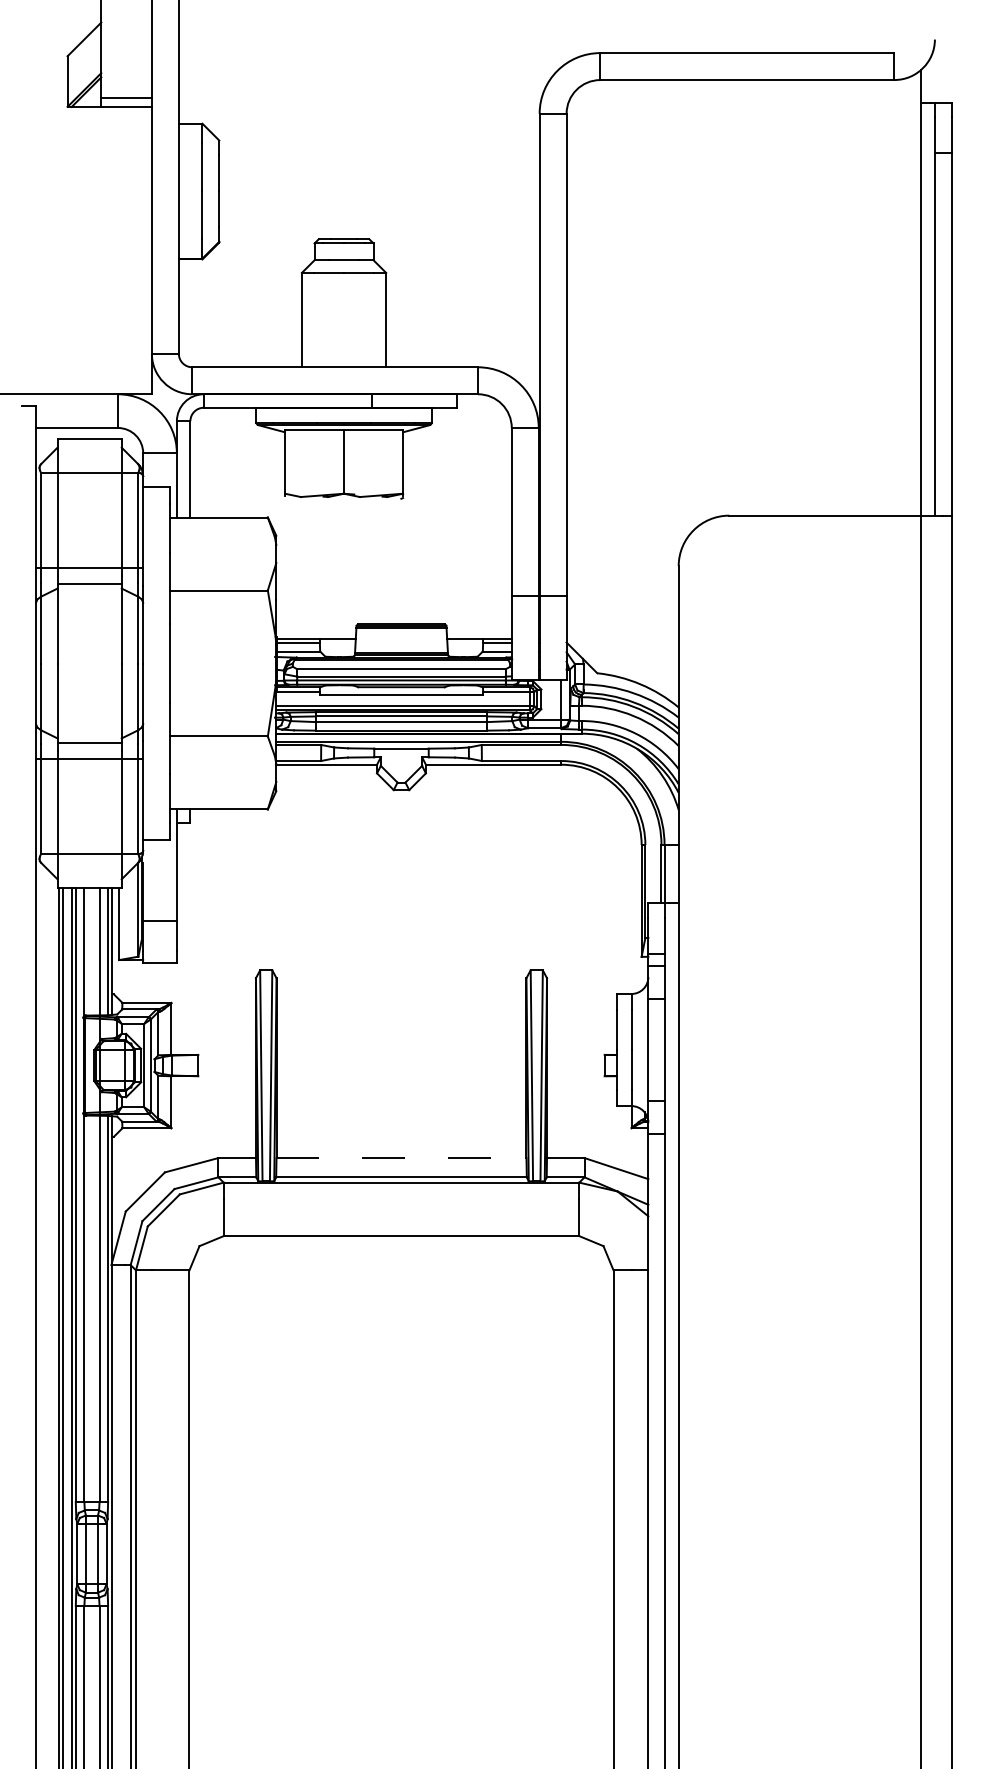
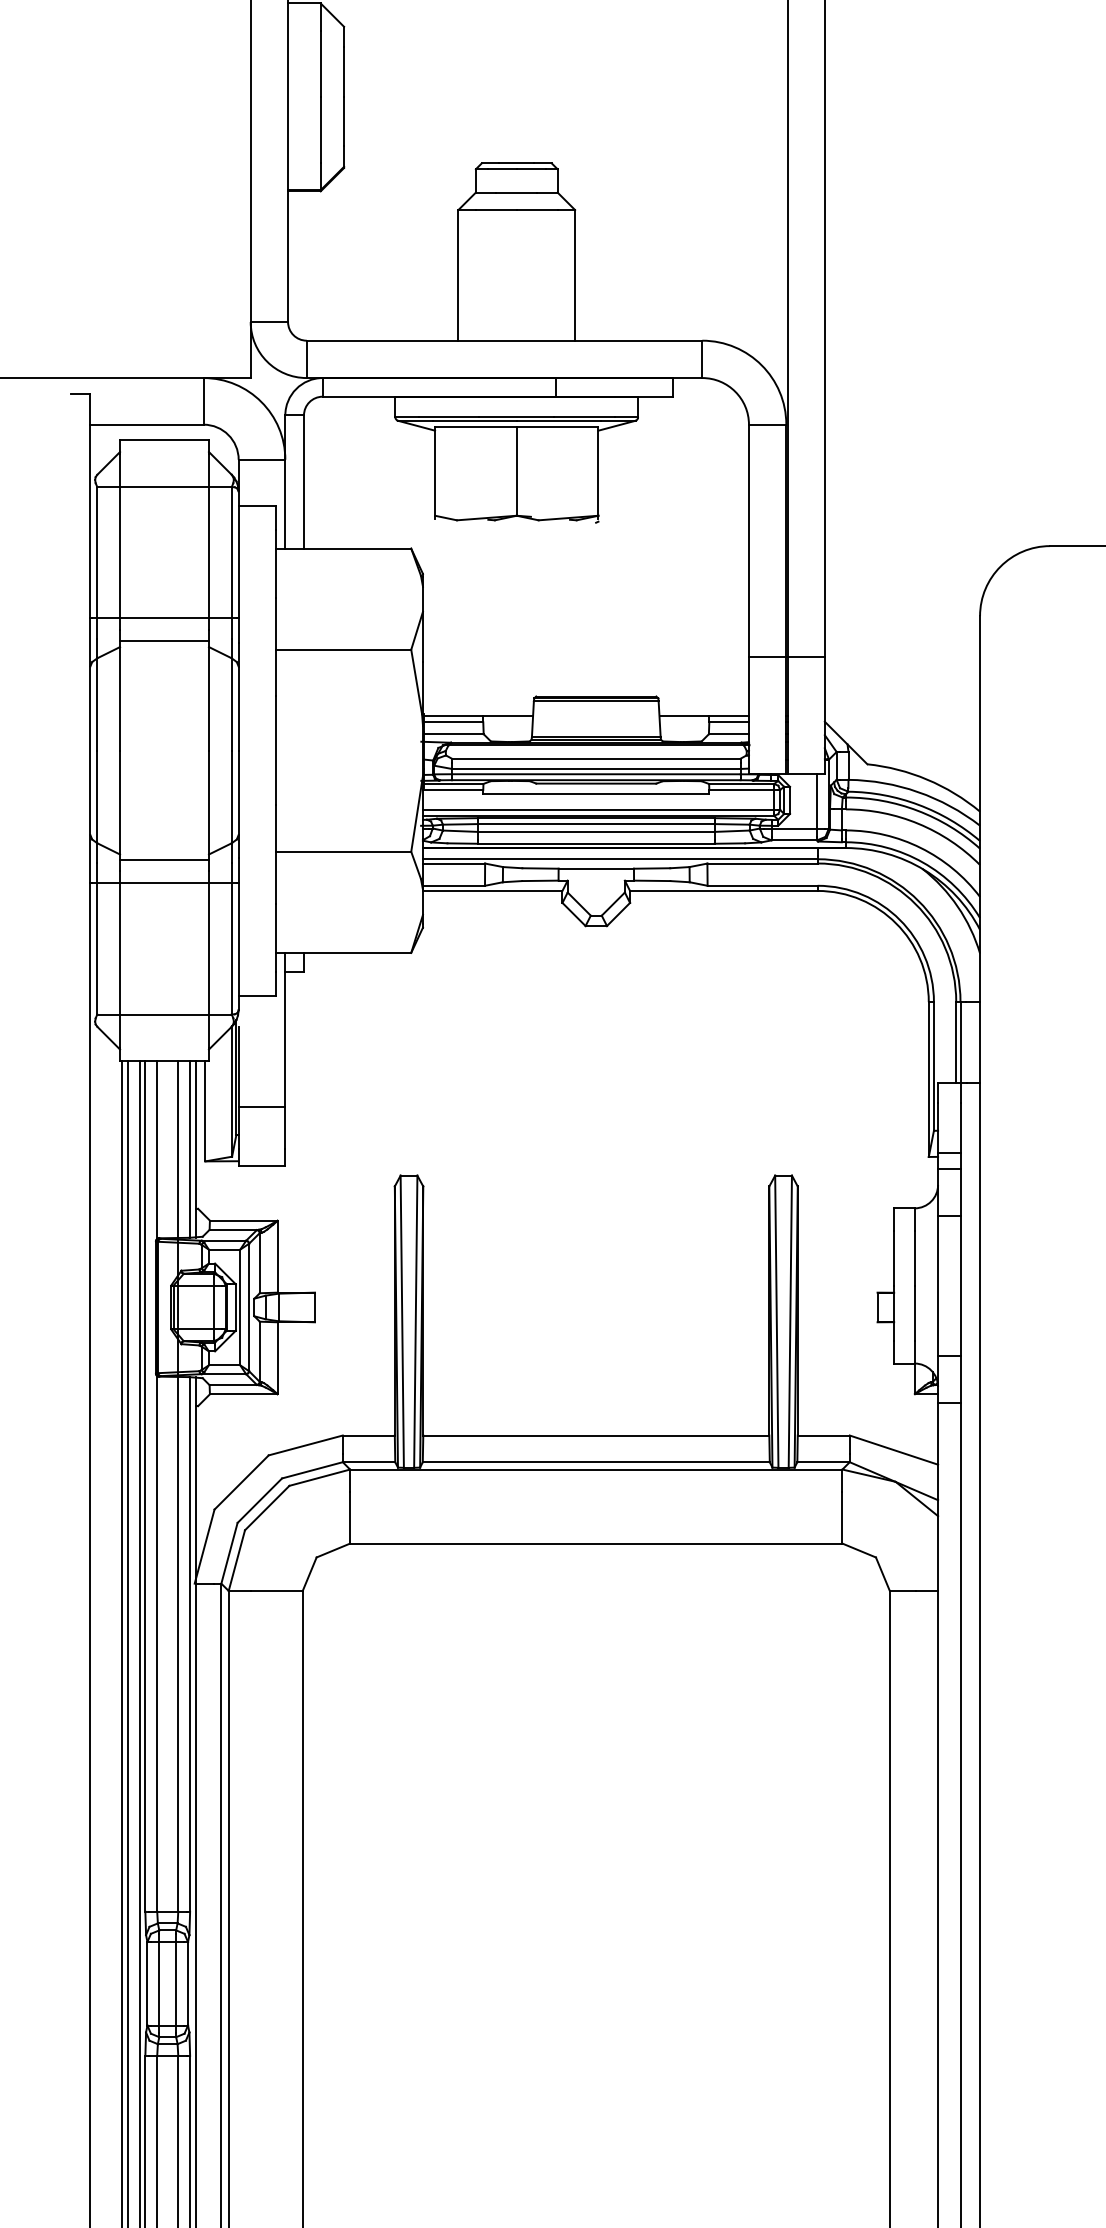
line: (401, 1158) -> (596, 1436), dashed -> solid

